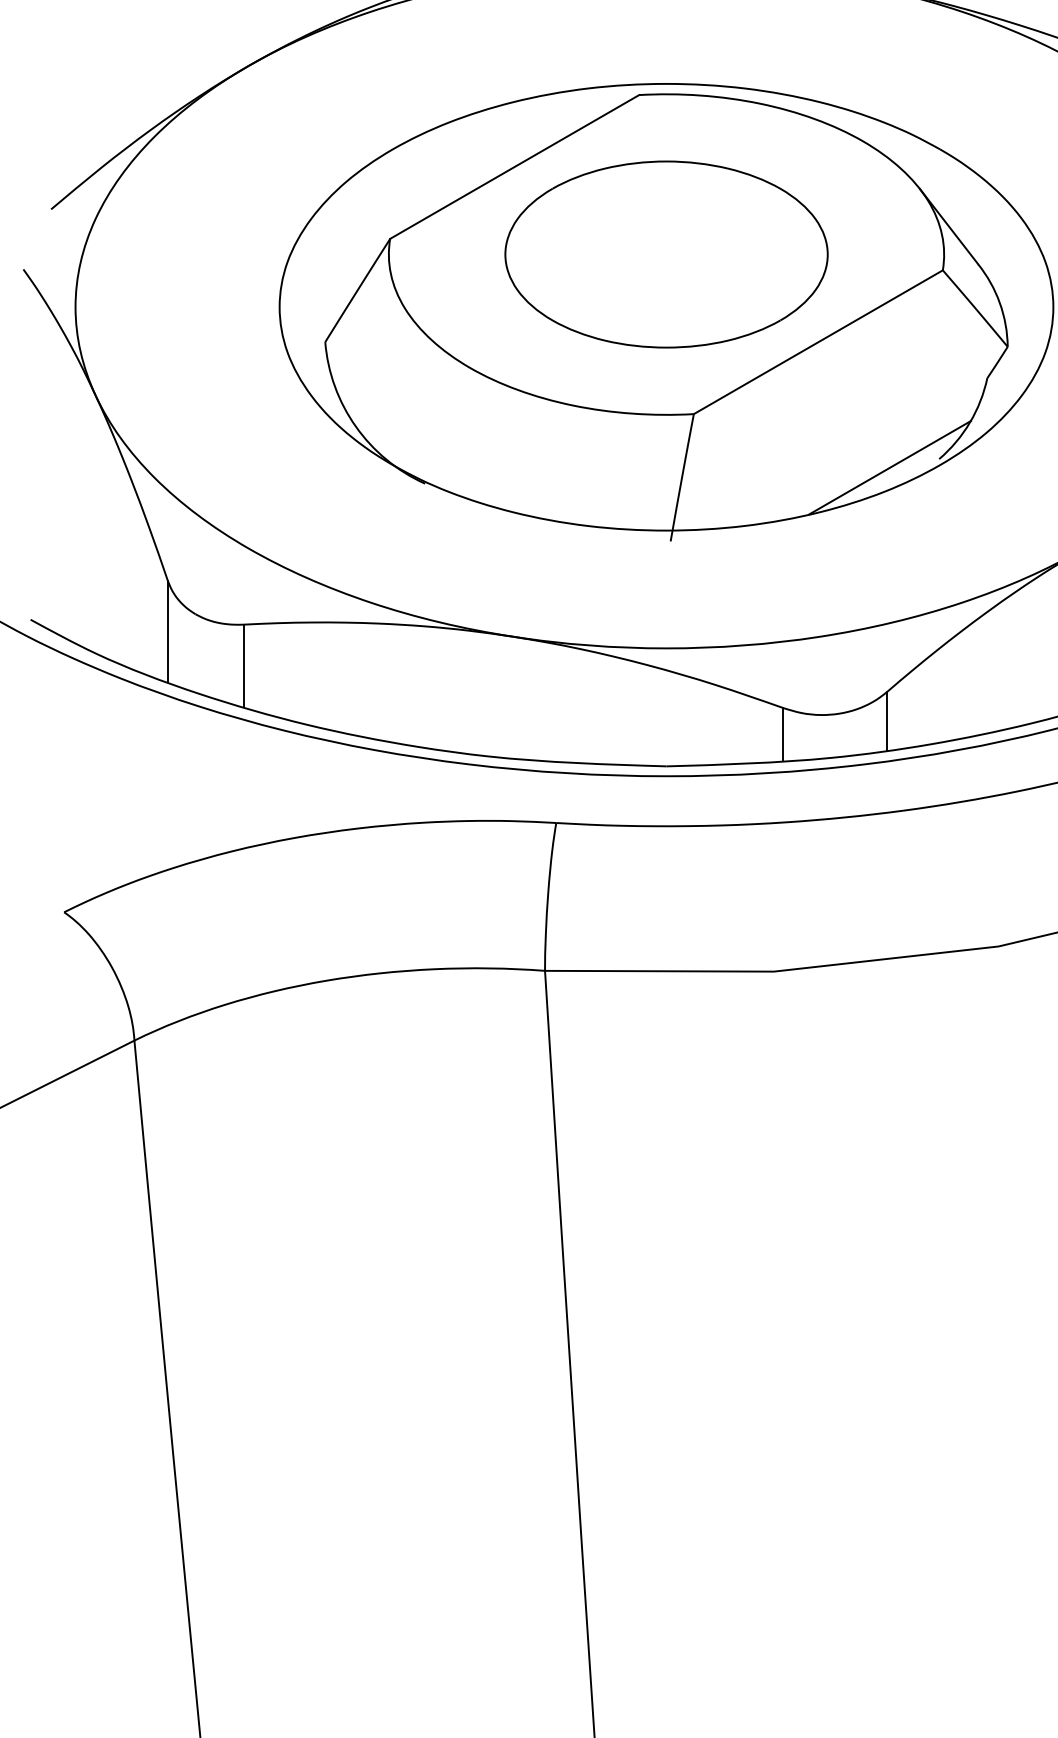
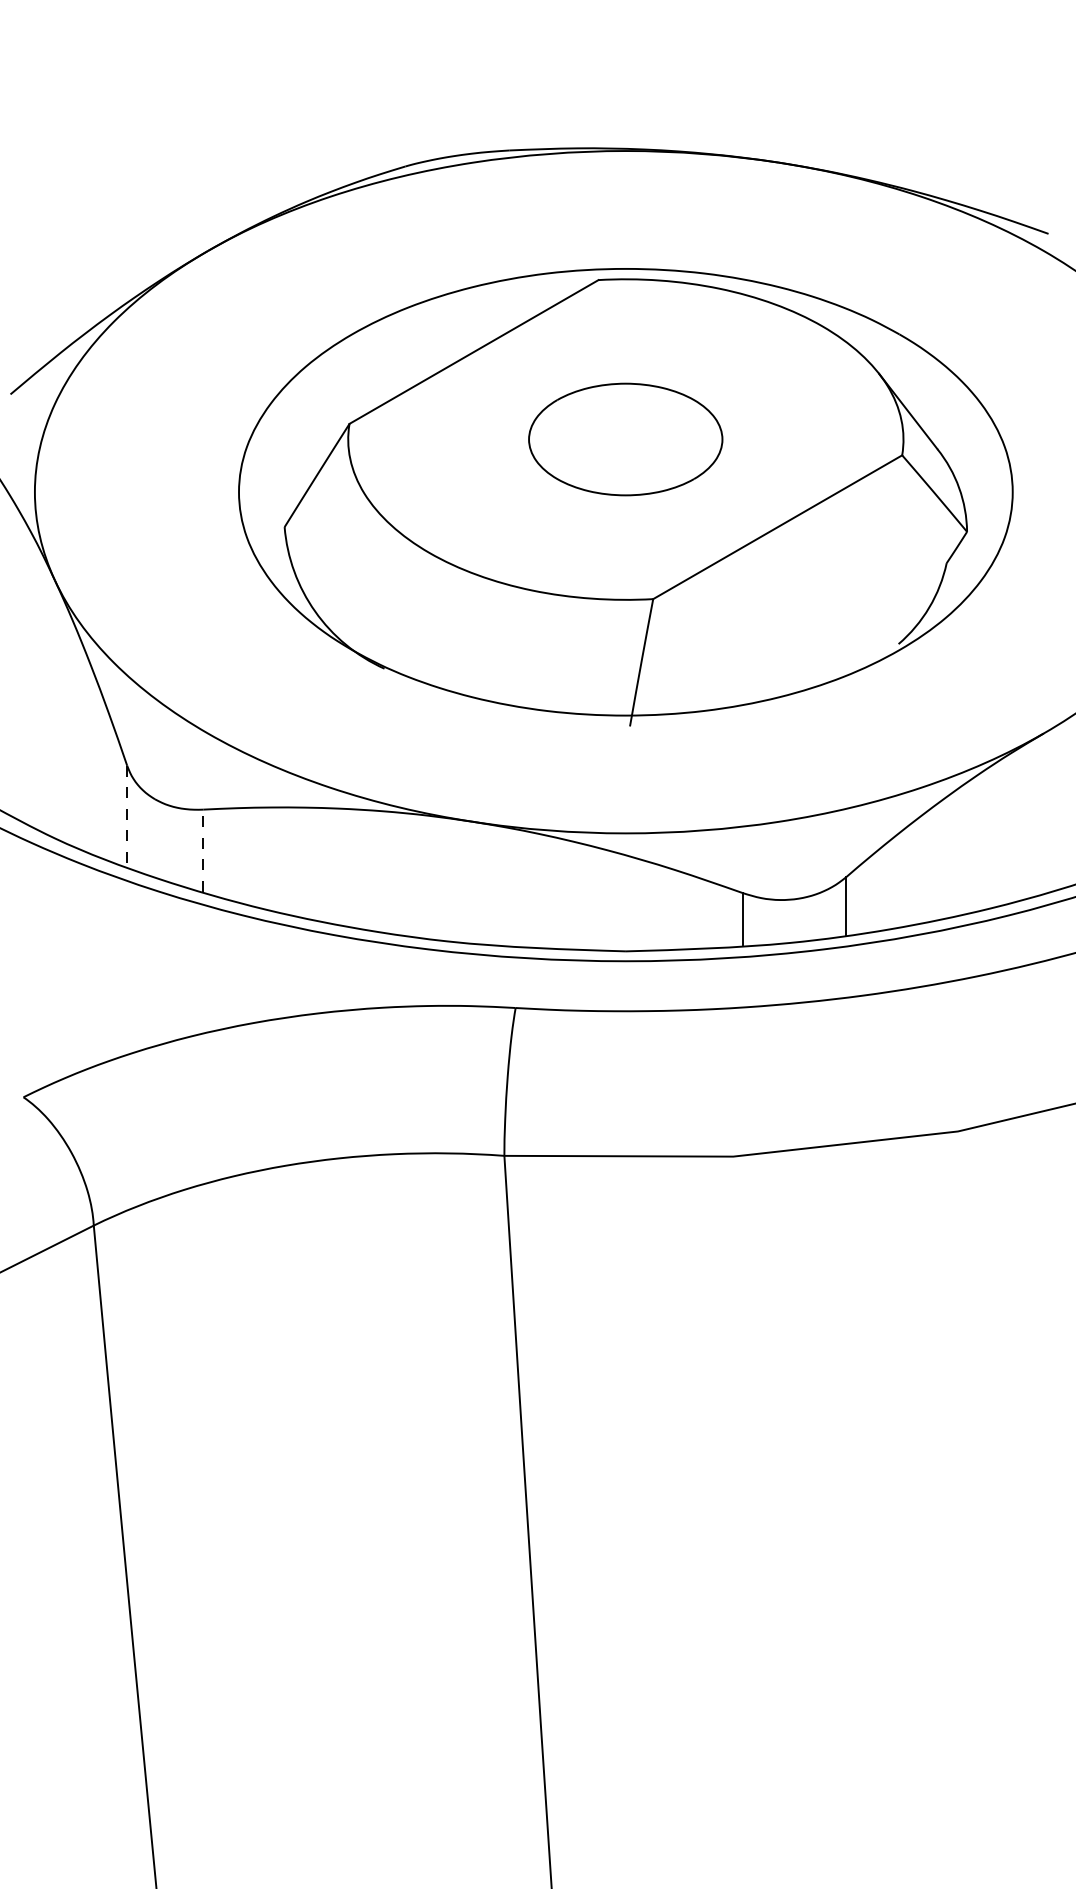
part: (666, 254) -> (625, 439), size x0.6
line: (890, 467) -> (849, 652), removed
line: (168, 631) -> (127, 816), solid -> dashed
line: (244, 665) -> (203, 850), solid -> dashed

